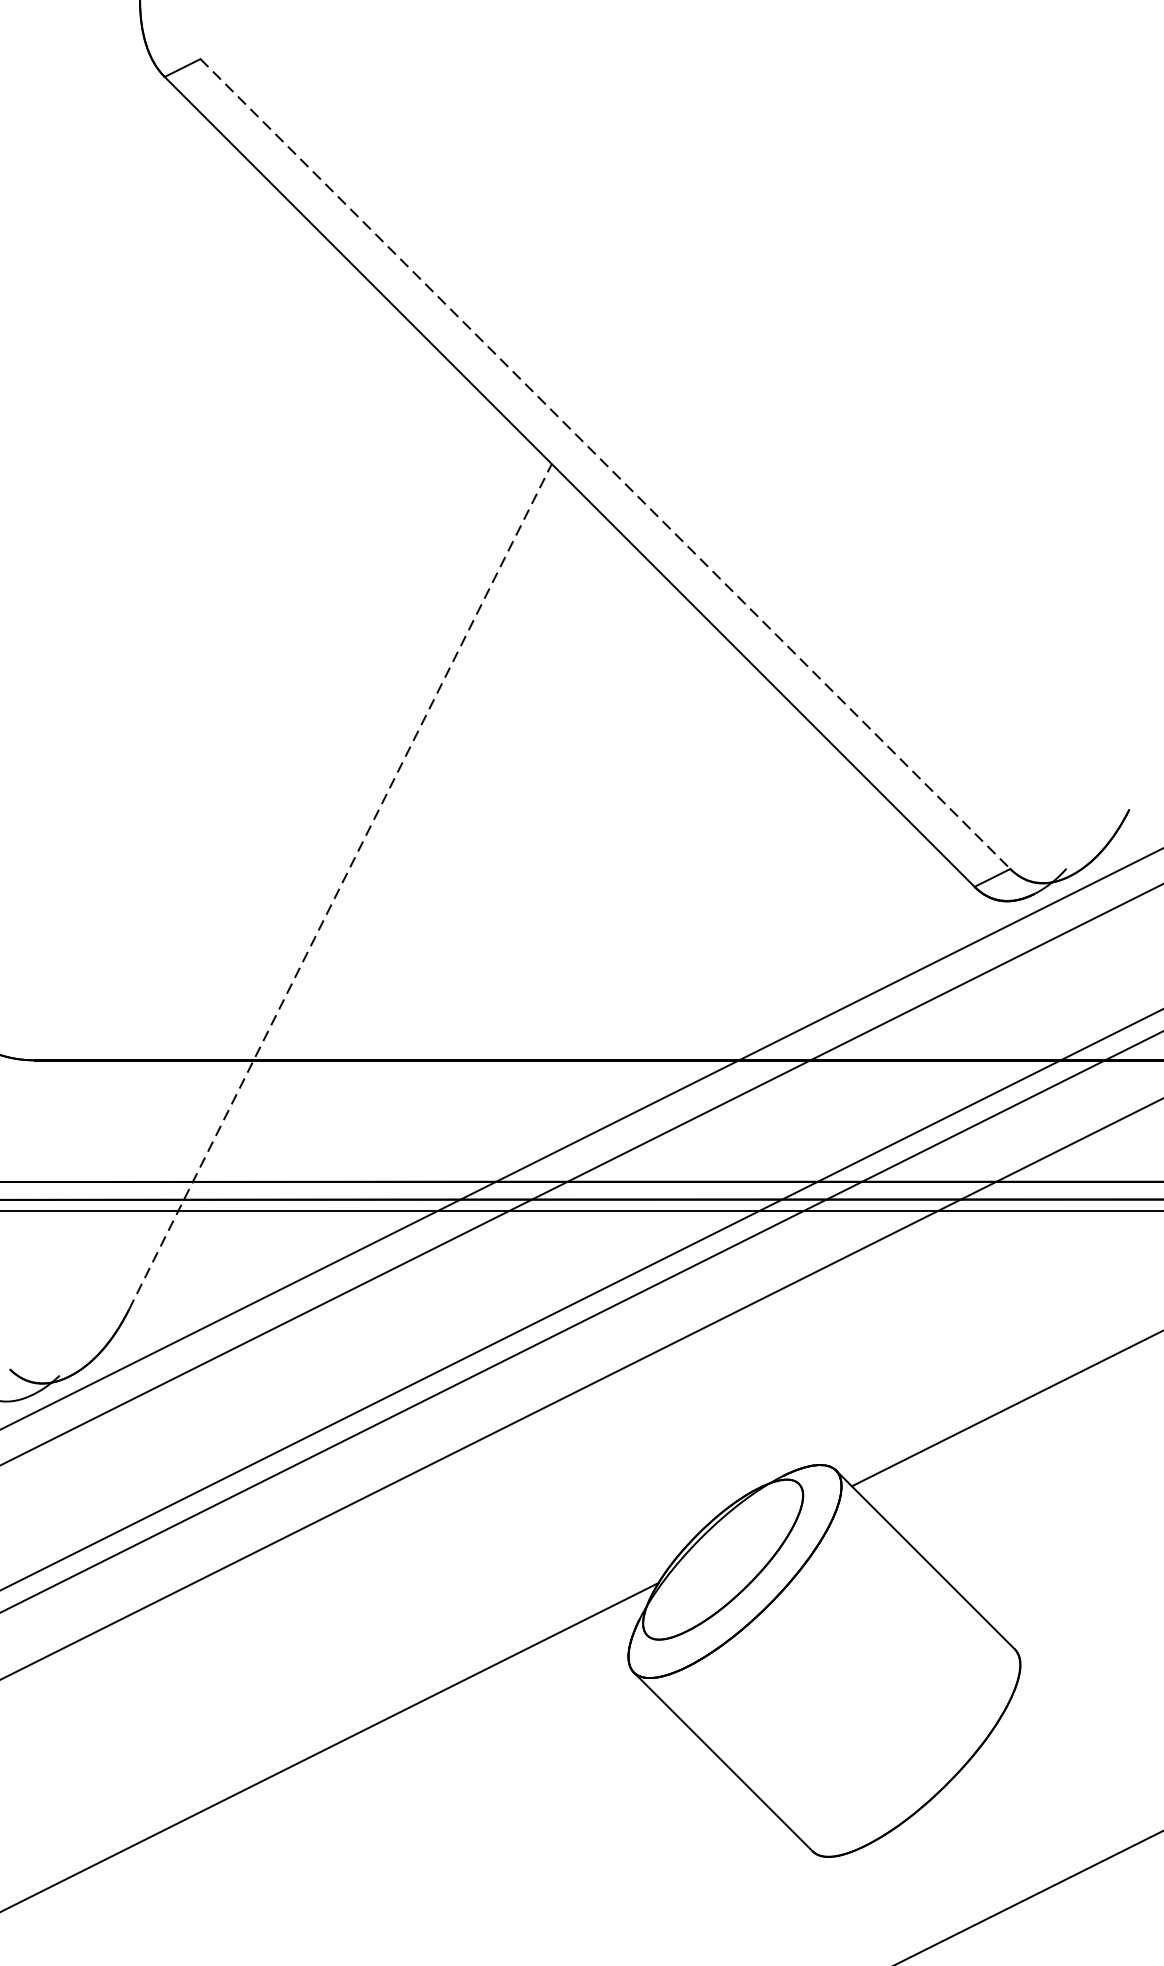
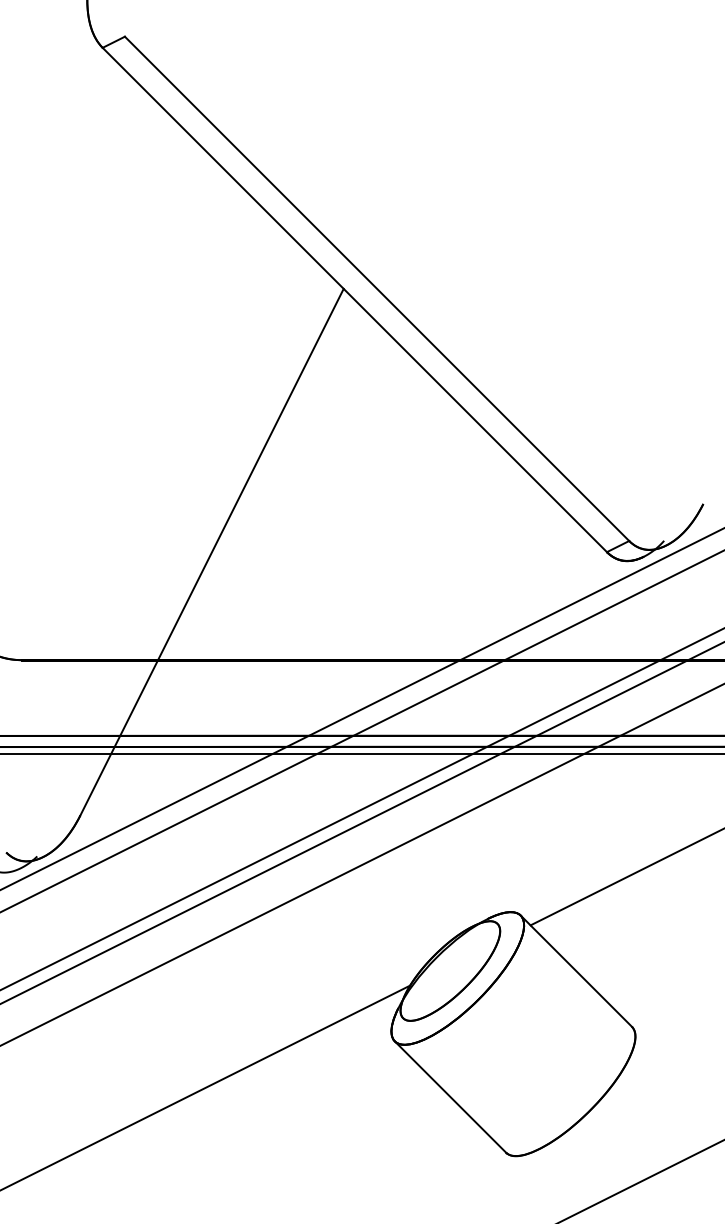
line: (606, 463) -> (377, 288), dashed -> solid
line: (341, 885) -> (212, 551), dashed -> solid

